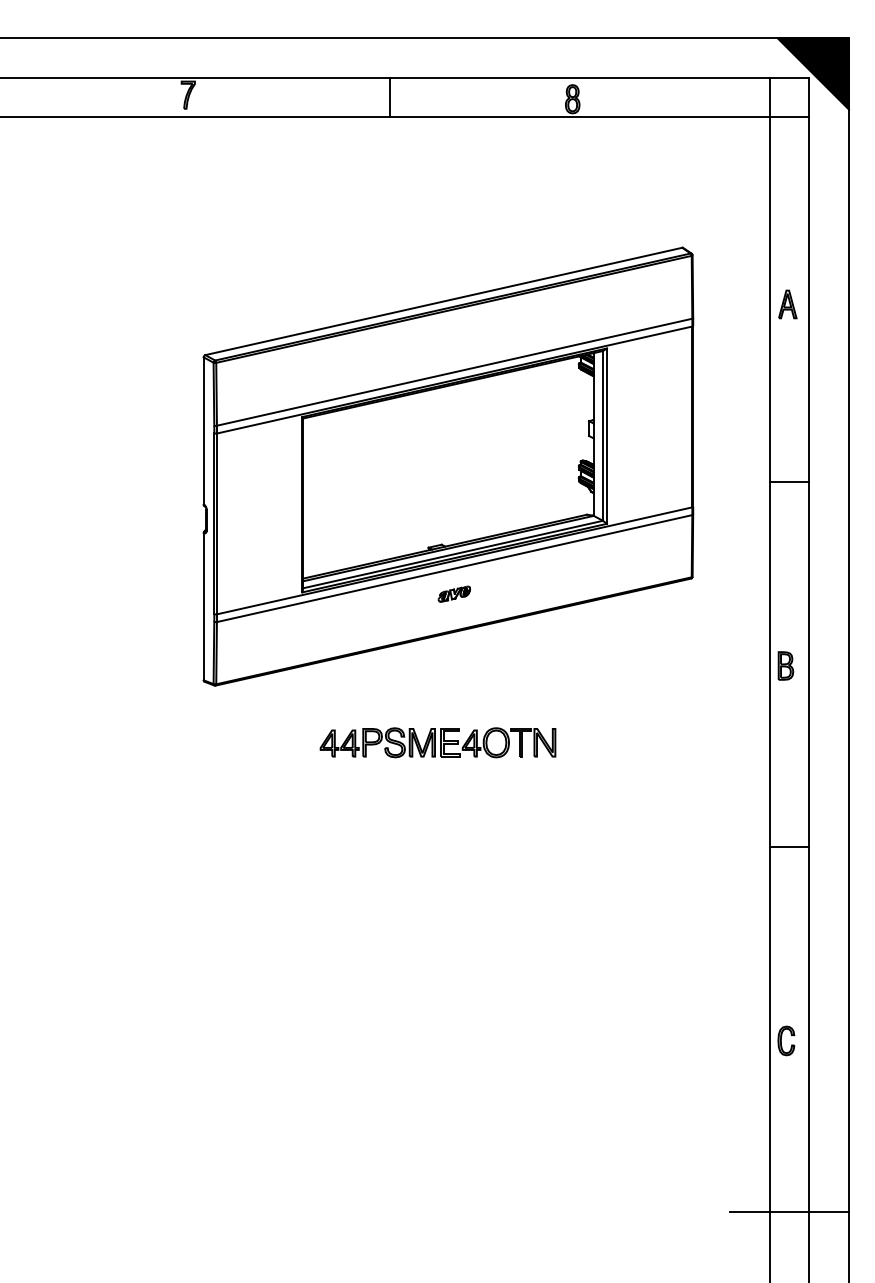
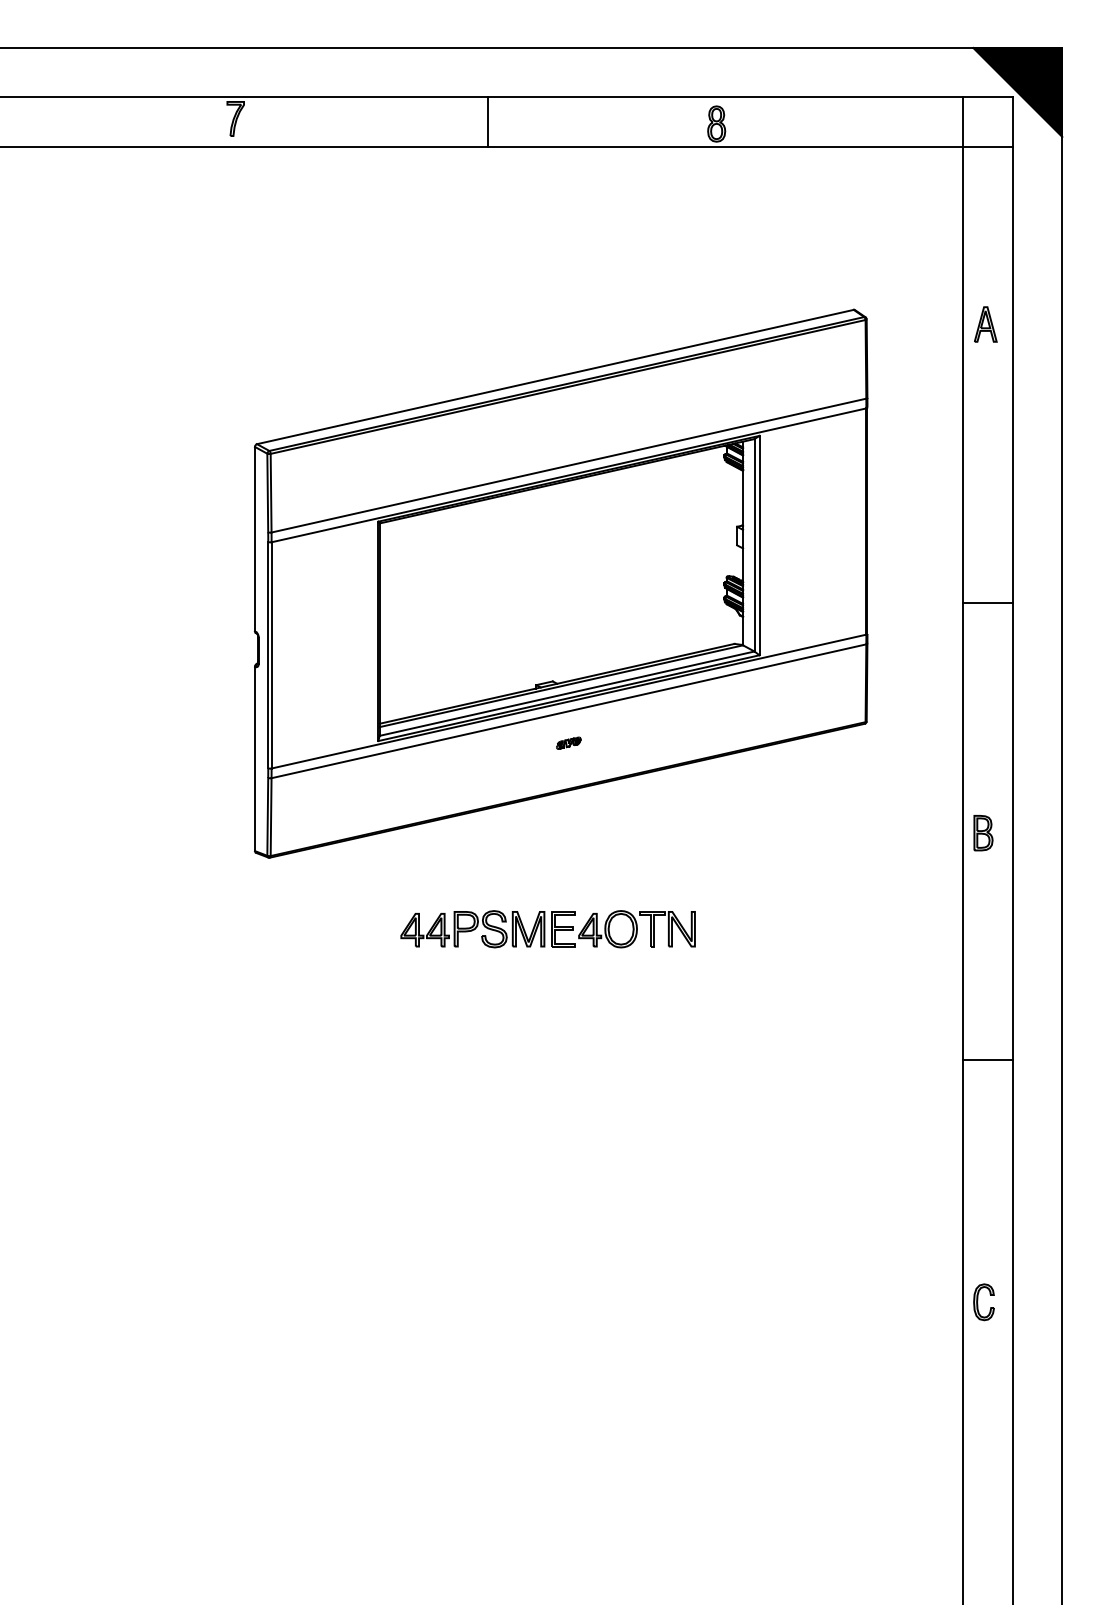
part: (787, 304) -> (985, 324), moved
part: (454, 593) -> (568, 742), size x0.6
line: (789, 1211) -> (987, 1515), removed

